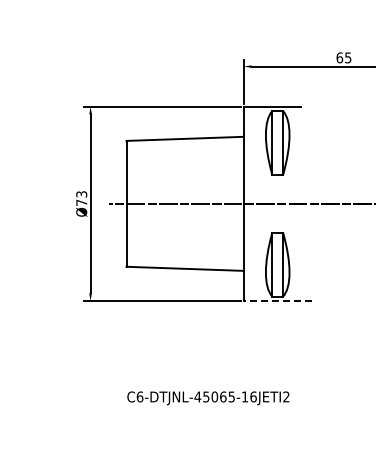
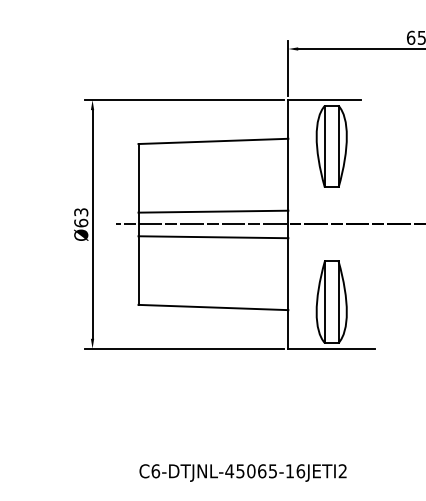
line: (184, 193) -> (212, 211), added
text: (81, 202) -> (80, 222), Ø73 -> Ø63
line: (184, 213) -> (212, 236), added
line: (277, 301) -> (331, 349), dashed -> solid

